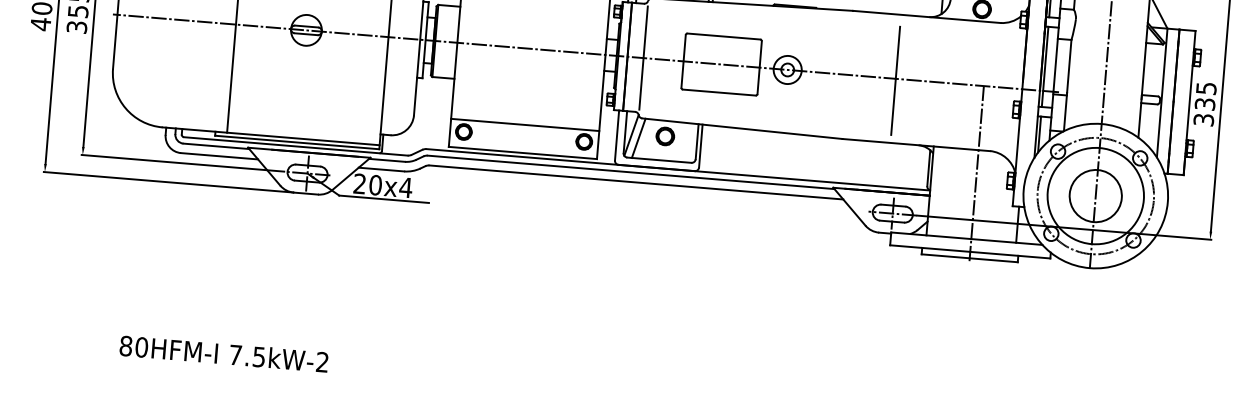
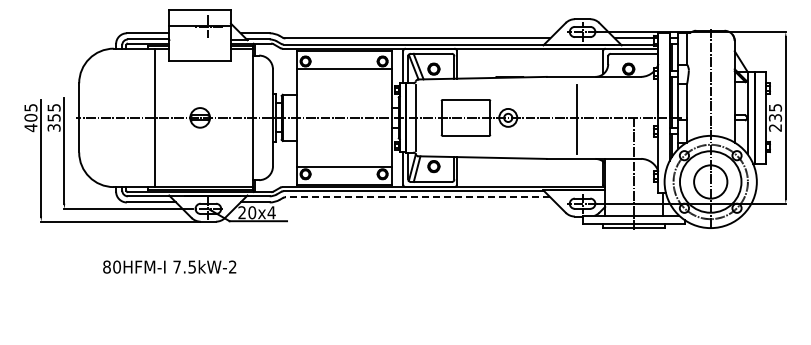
text: (1203, 119) -> (775, 127), 335 -> 235
line: (635, 182) -> (417, 197), solid -> dashed
text: (223, 353) -> (169, 266), moved

